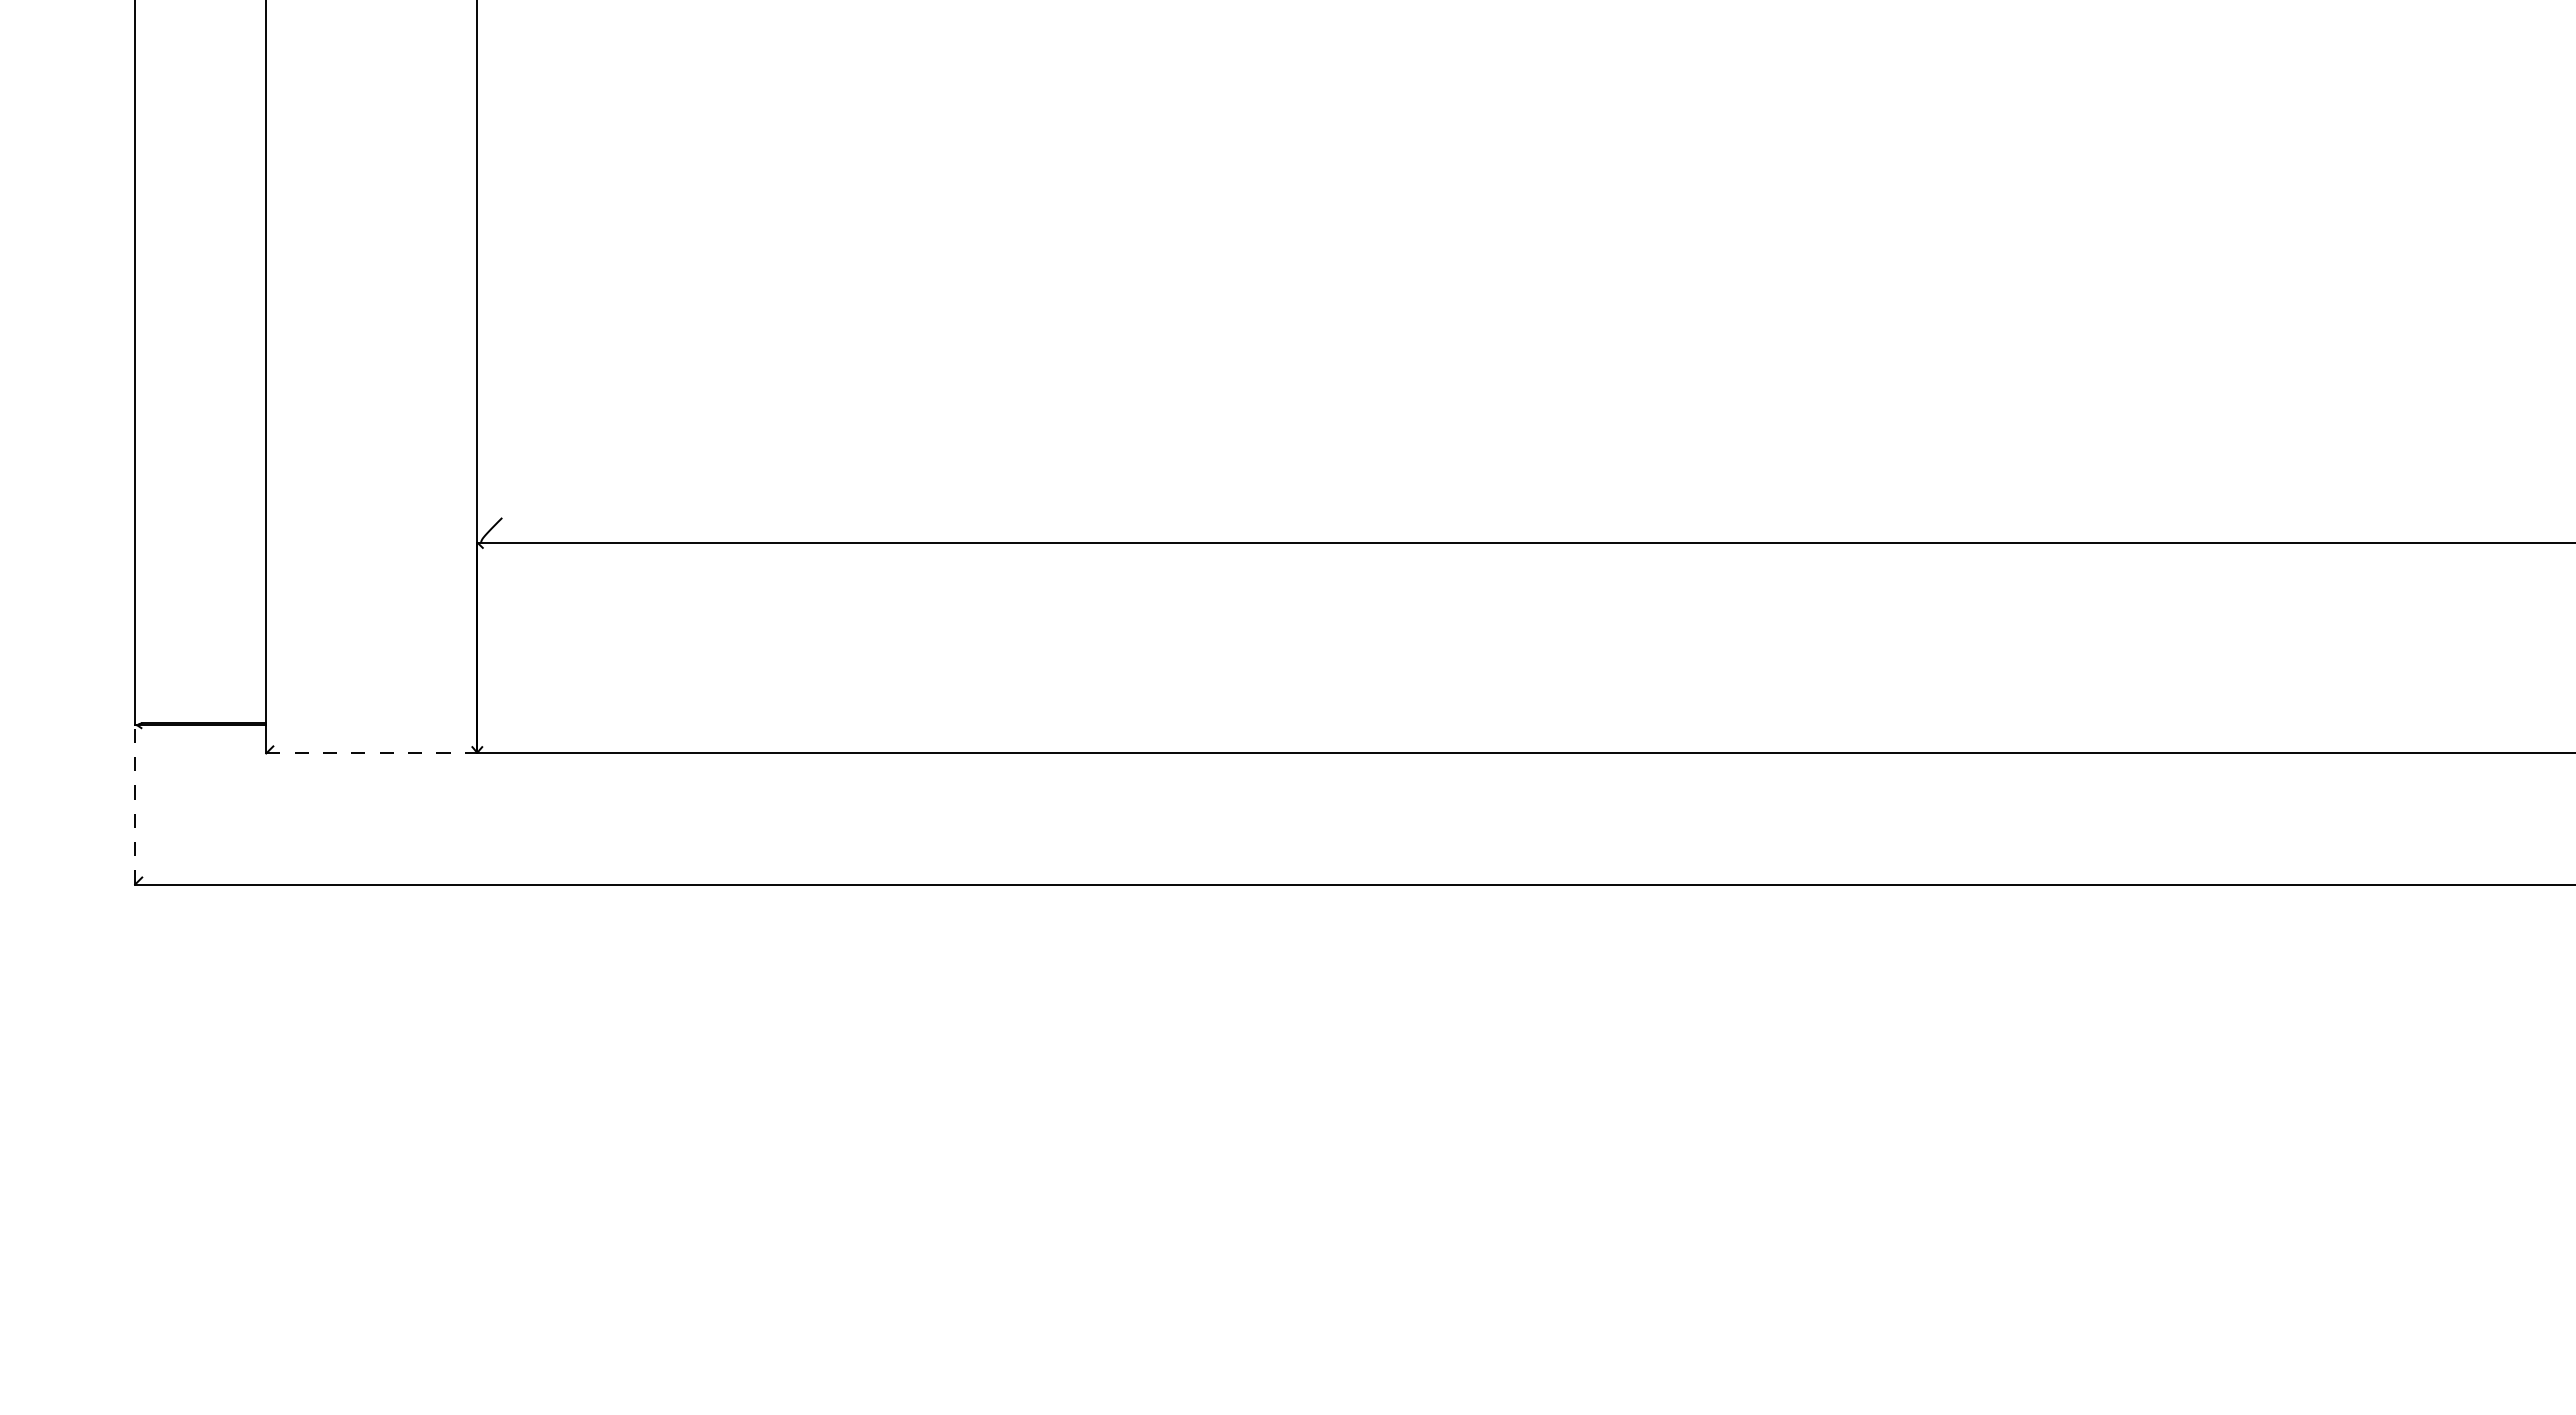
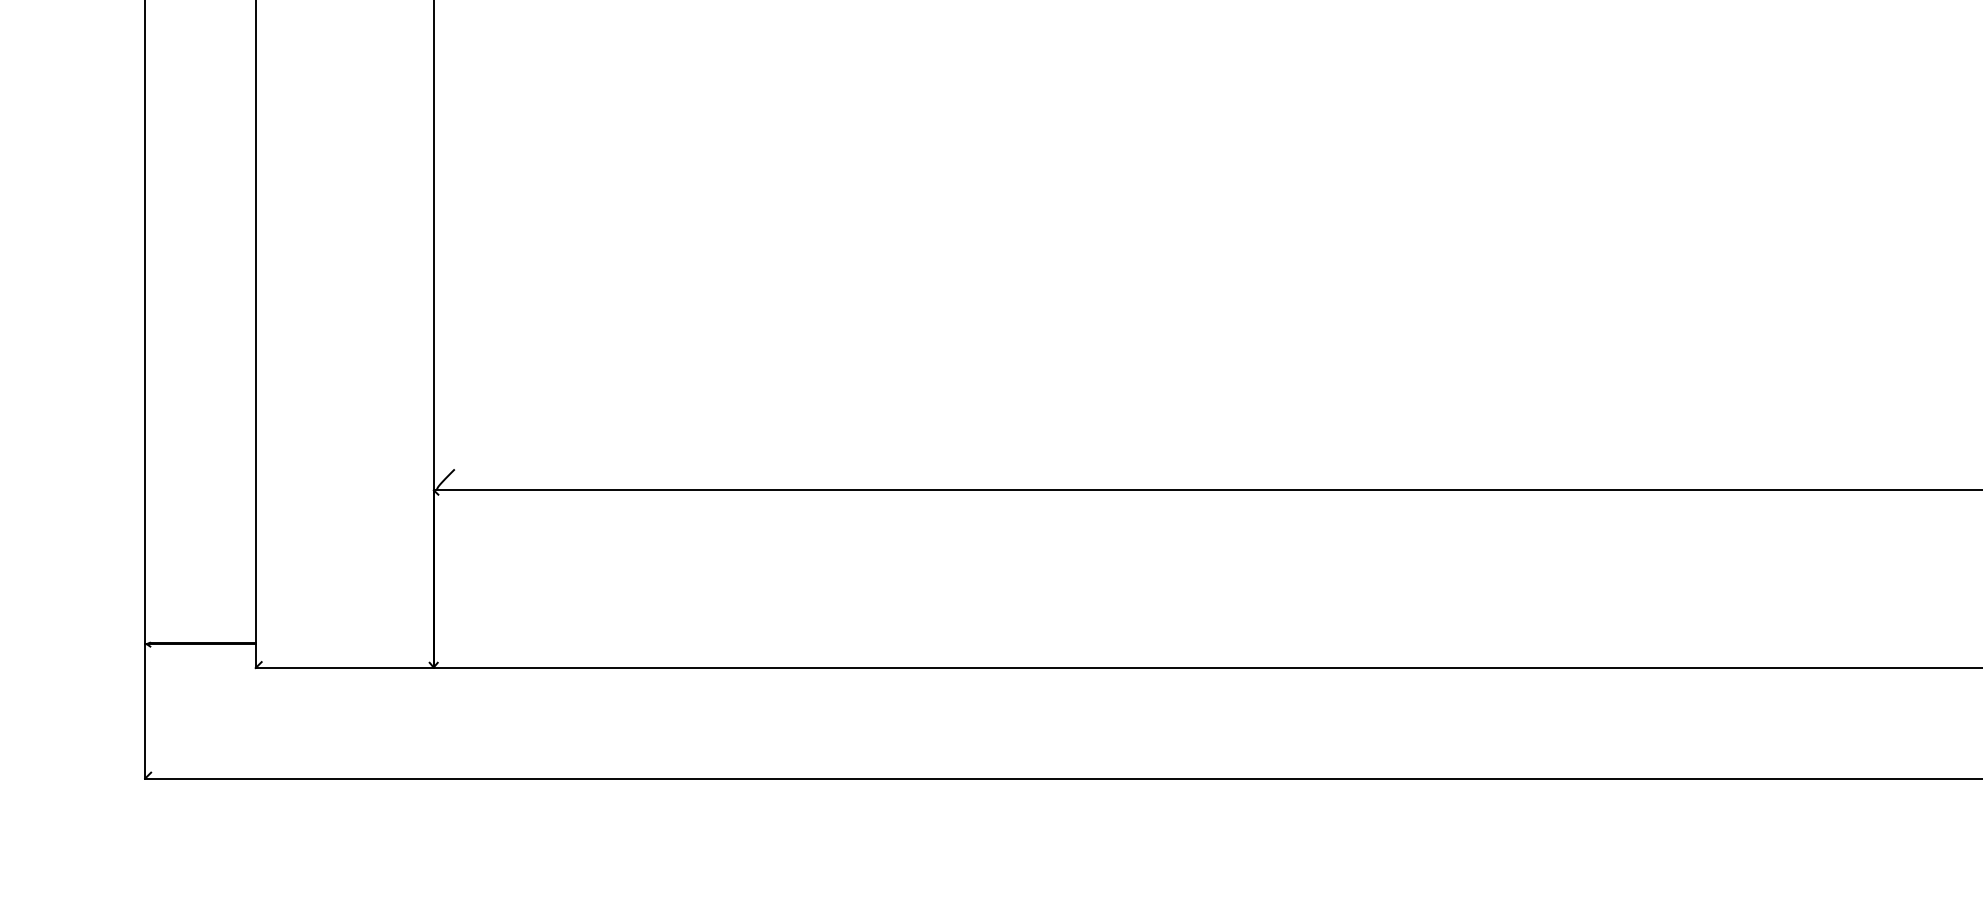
line: (372, 753) -> (345, 668), dashed -> solid
line: (135, 804) -> (145, 711), dashed -> solid

